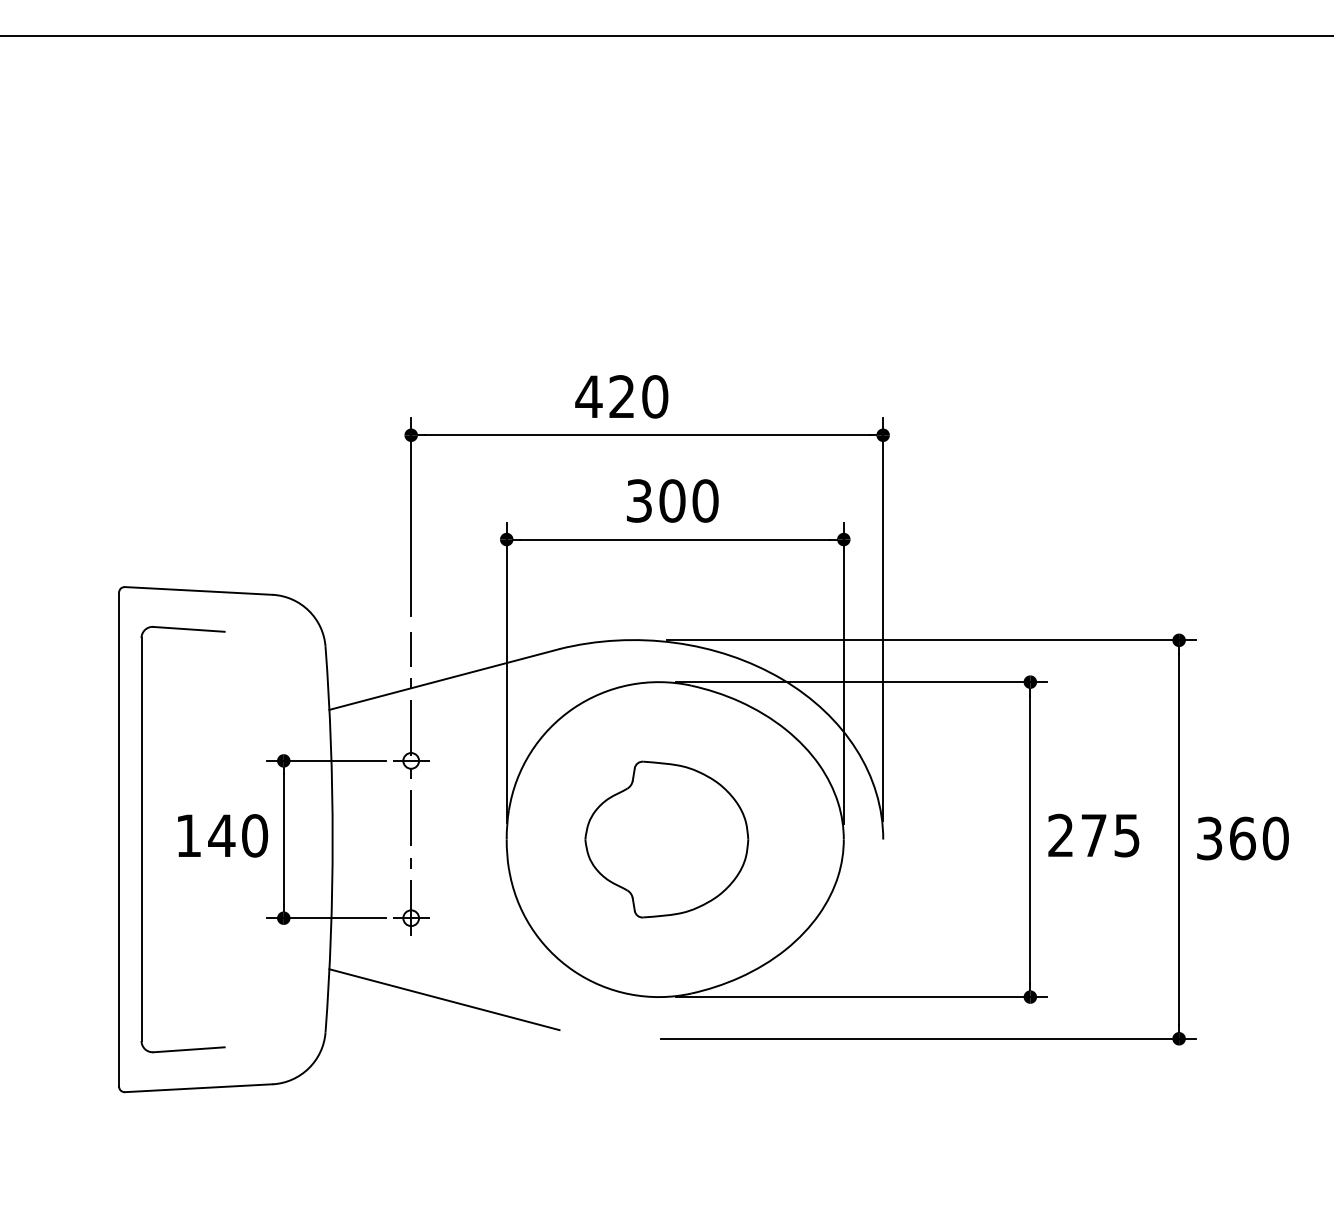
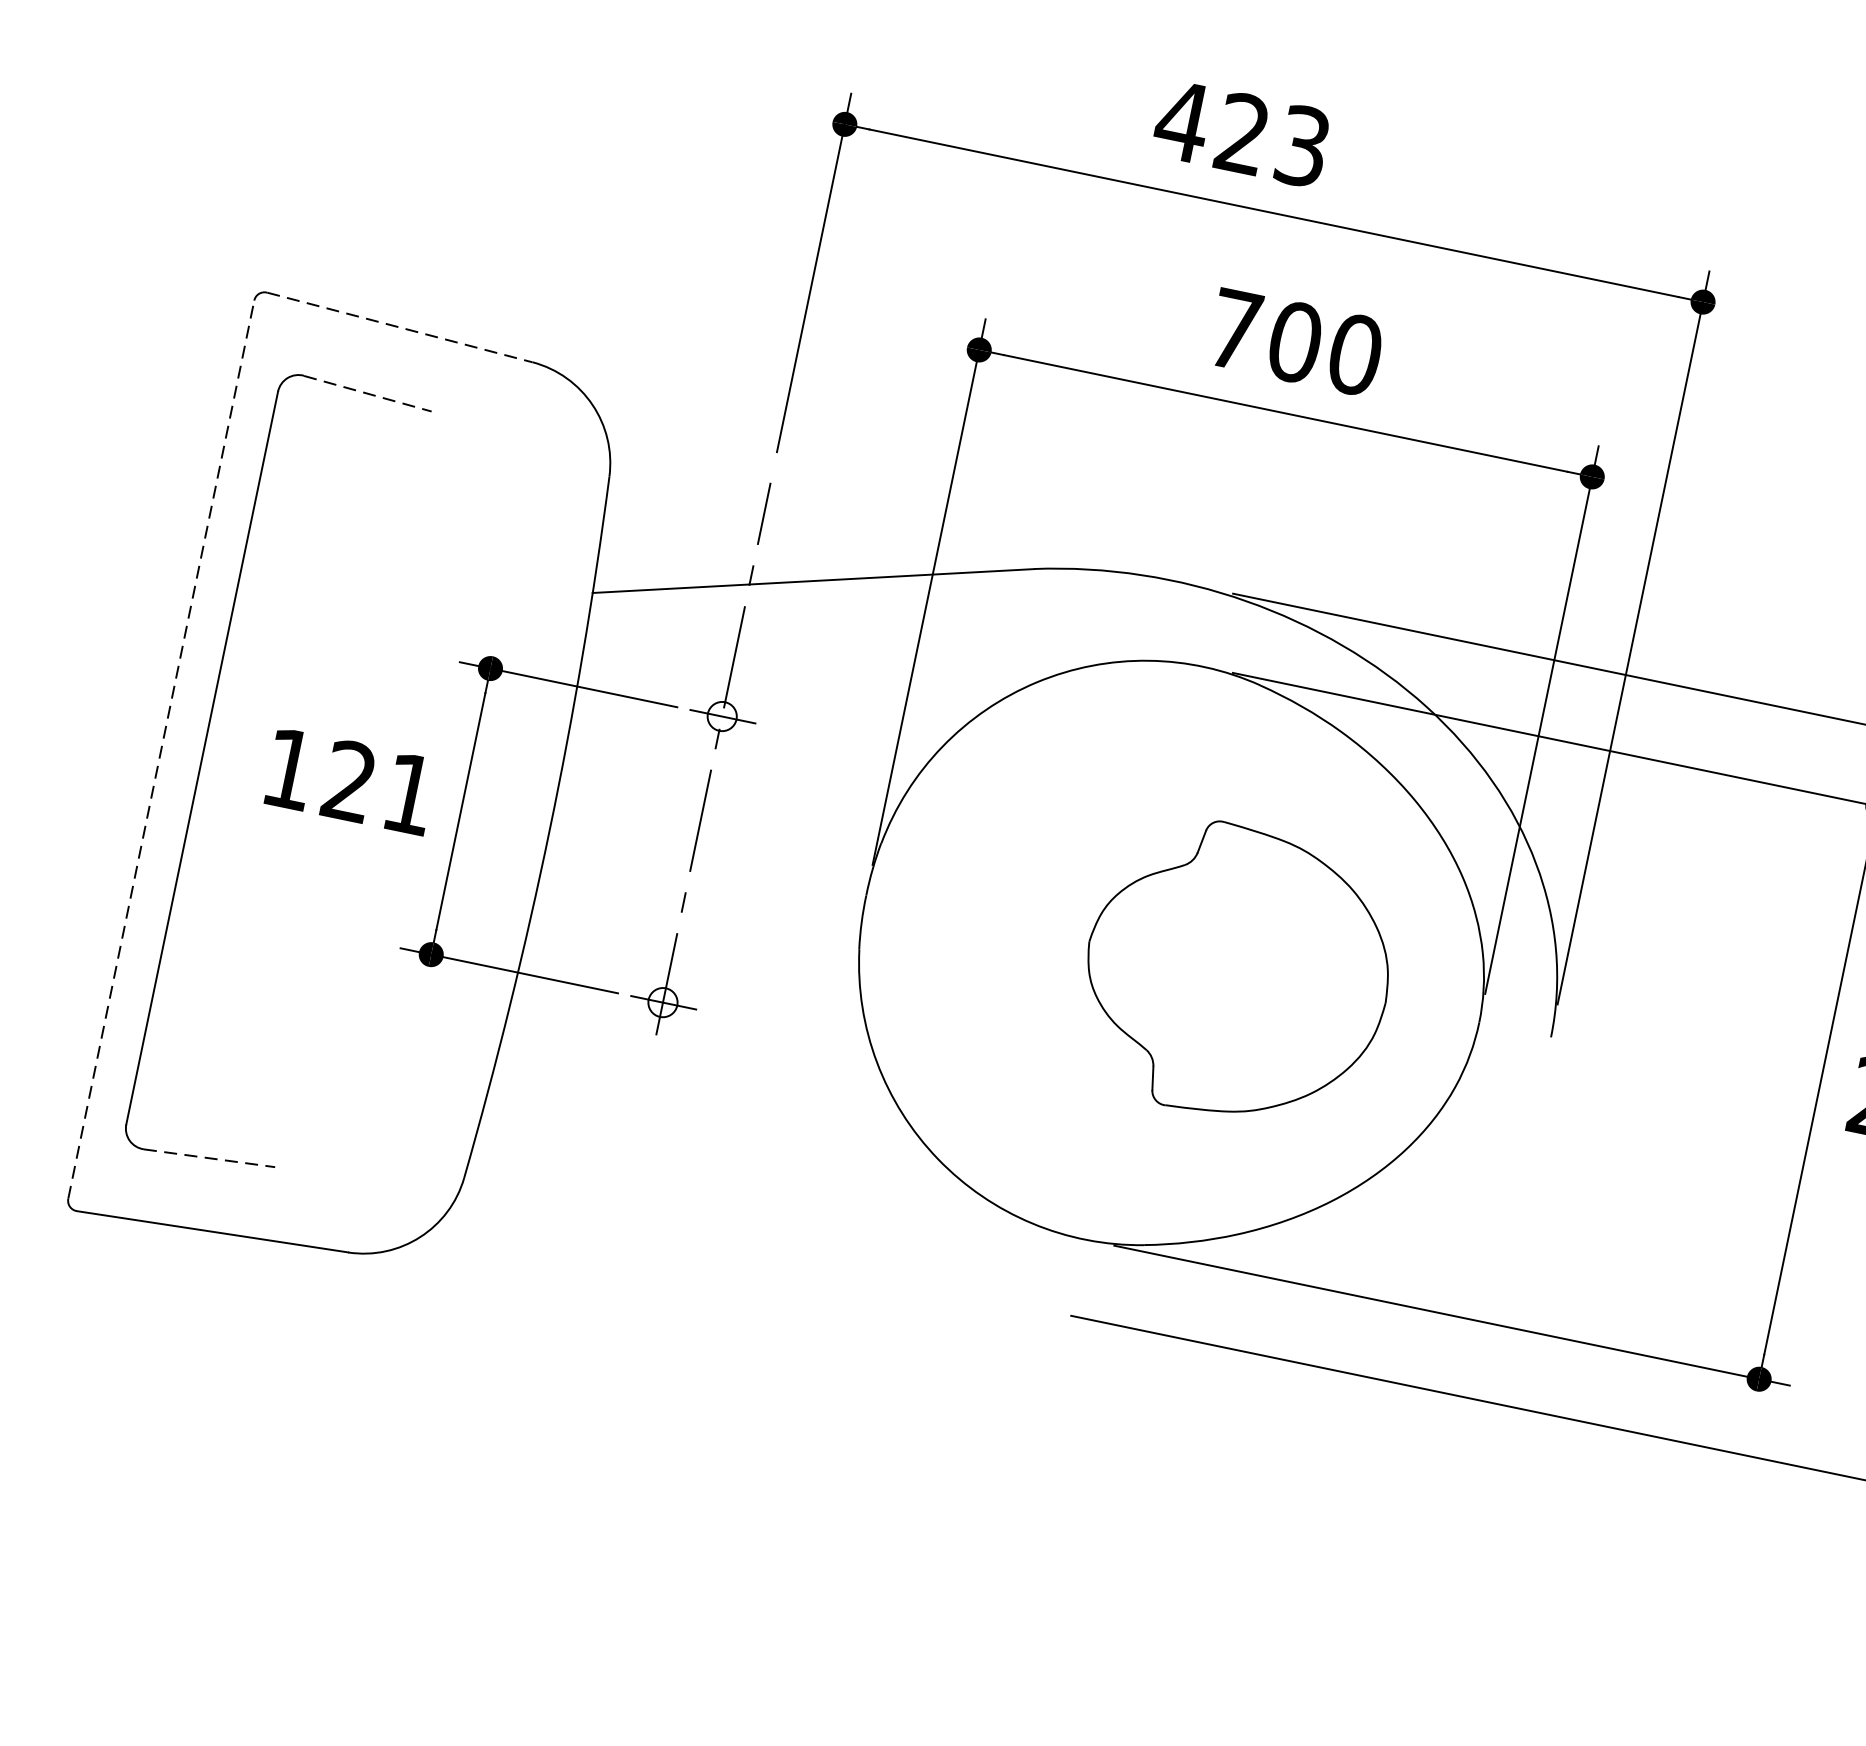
text: (655, 396) -> (1303, 145), 420 -> 423
text: (639, 500) -> (1235, 328), 300 -> 700
line: (198, 590) -> (399, 326), solid -> dashed
line: (189, 629) -> (368, 394), solid -> dashed
text: (238, 835) -> (380, 787), 140 -> 121
line: (119, 839) -> (162, 749), solid -> dashed
part: (666, 839) -> (1236, 972), moved
line: (444, 999) -> (692, 1162), removed
line: (189, 1049) -> (210, 1157), solid -> dashed

